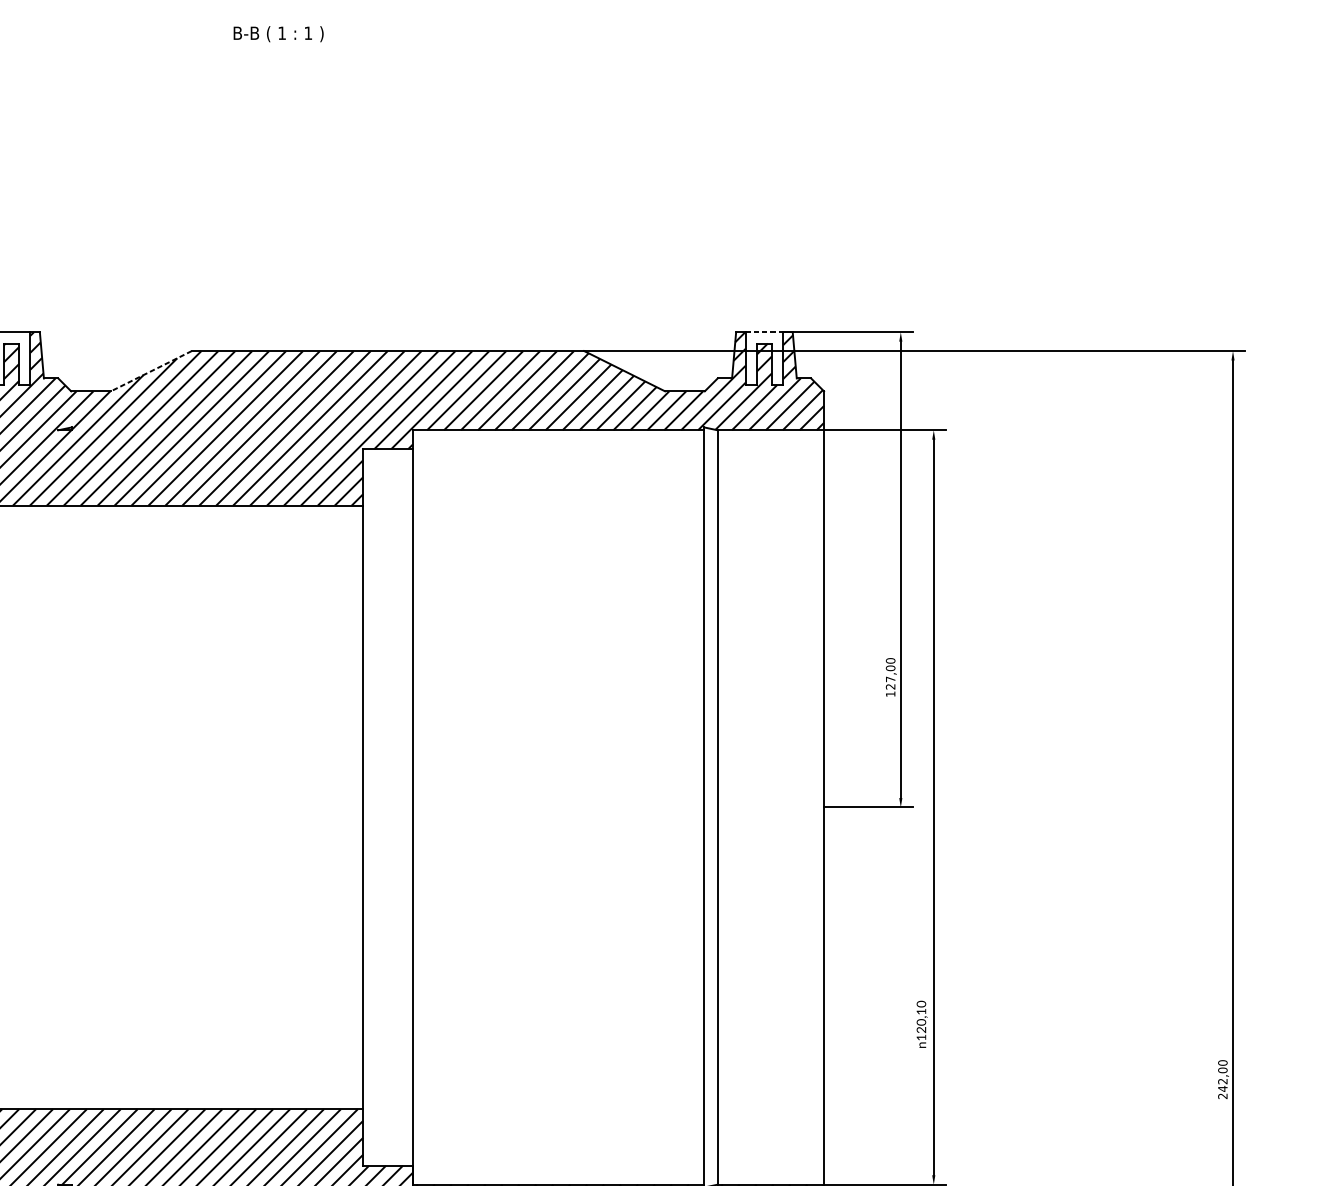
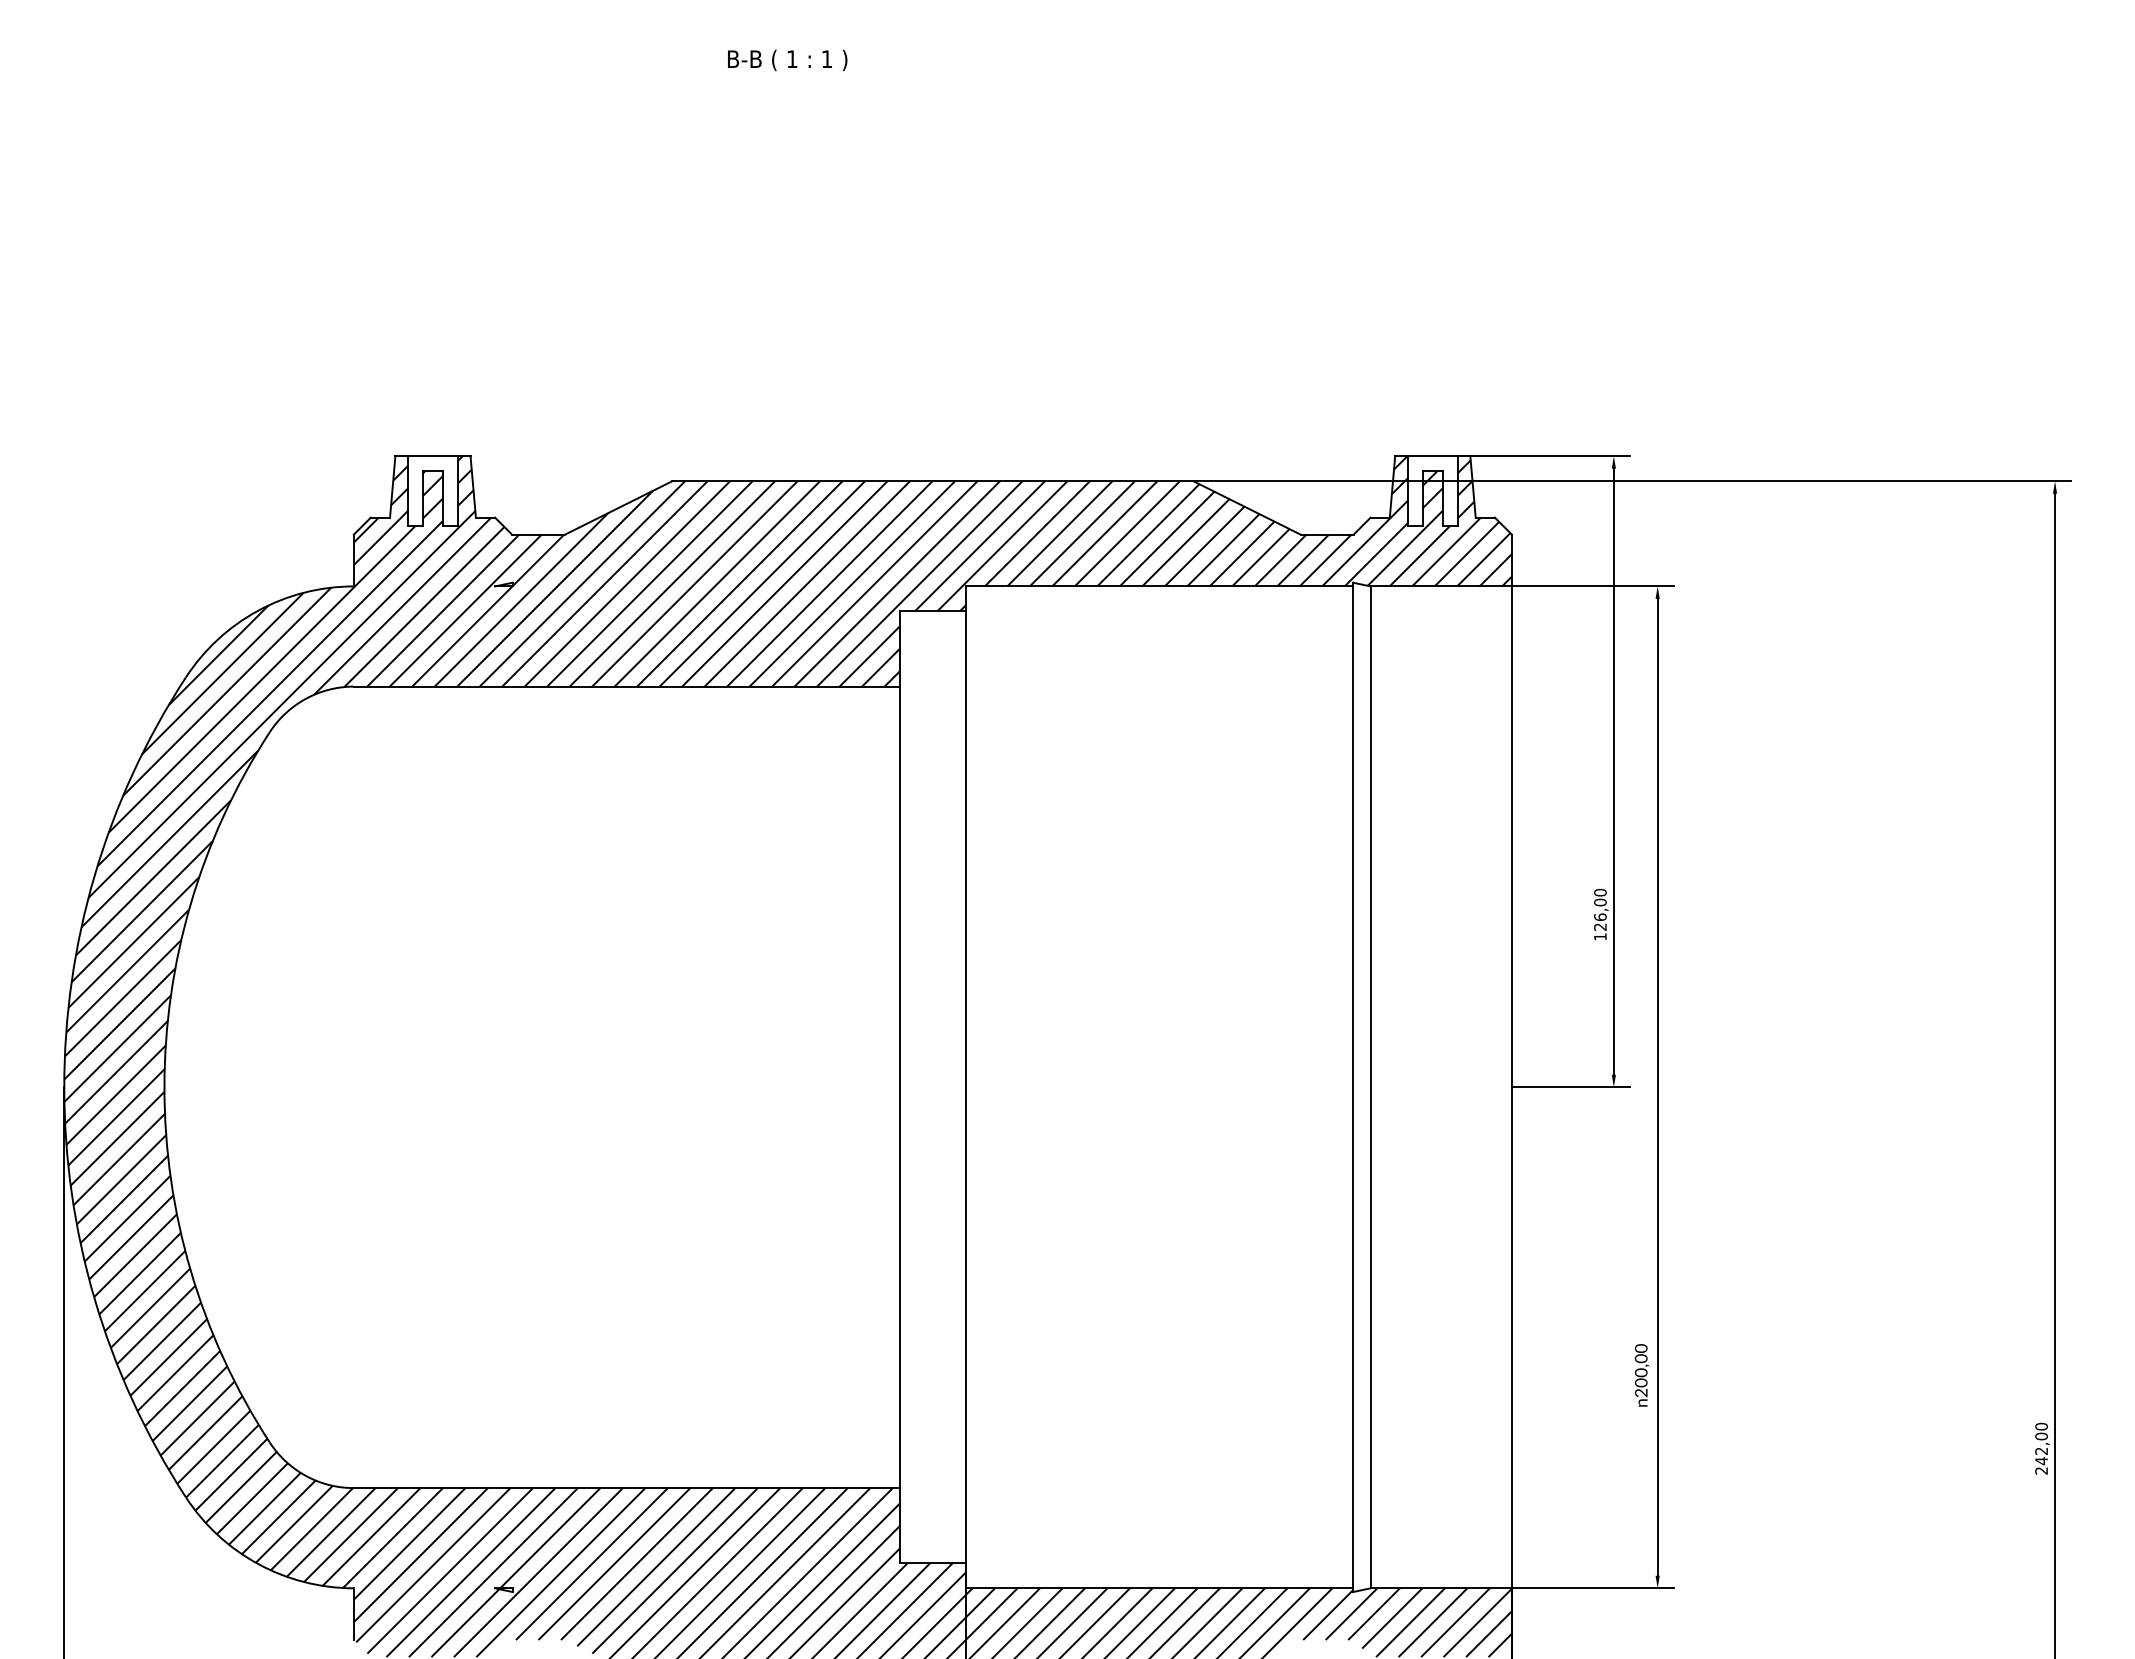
line: (764, 332) -> (1433, 456), dashed -> solid
line: (151, 370) -> (618, 507), dashed -> solid
text: (890, 679) -> (1600, 917), 127,00 -> 126,00
text: (921, 1024) -> (1641, 1375), 120,10 -> 200,00

